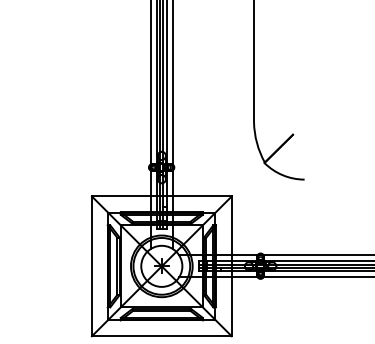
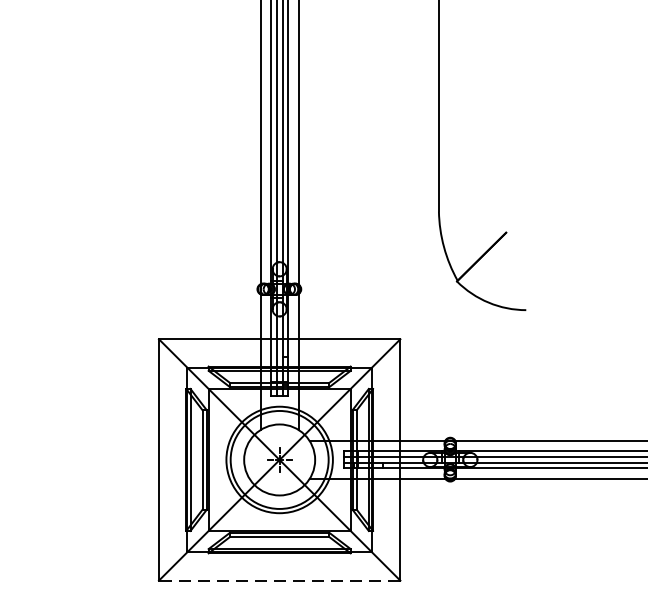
line: (161, 336) -> (279, 581), solid -> dashed

